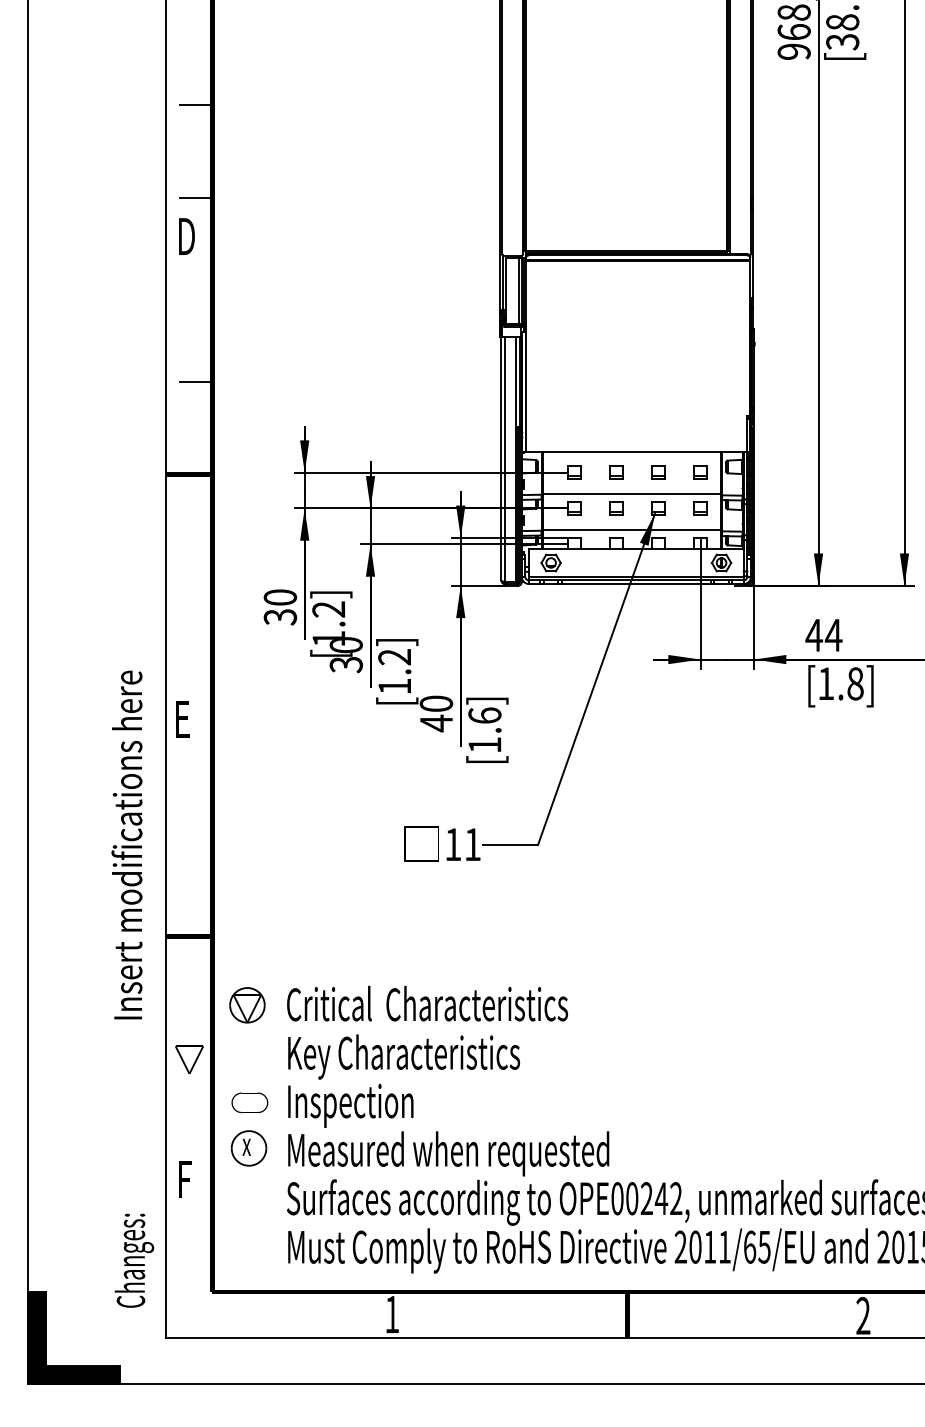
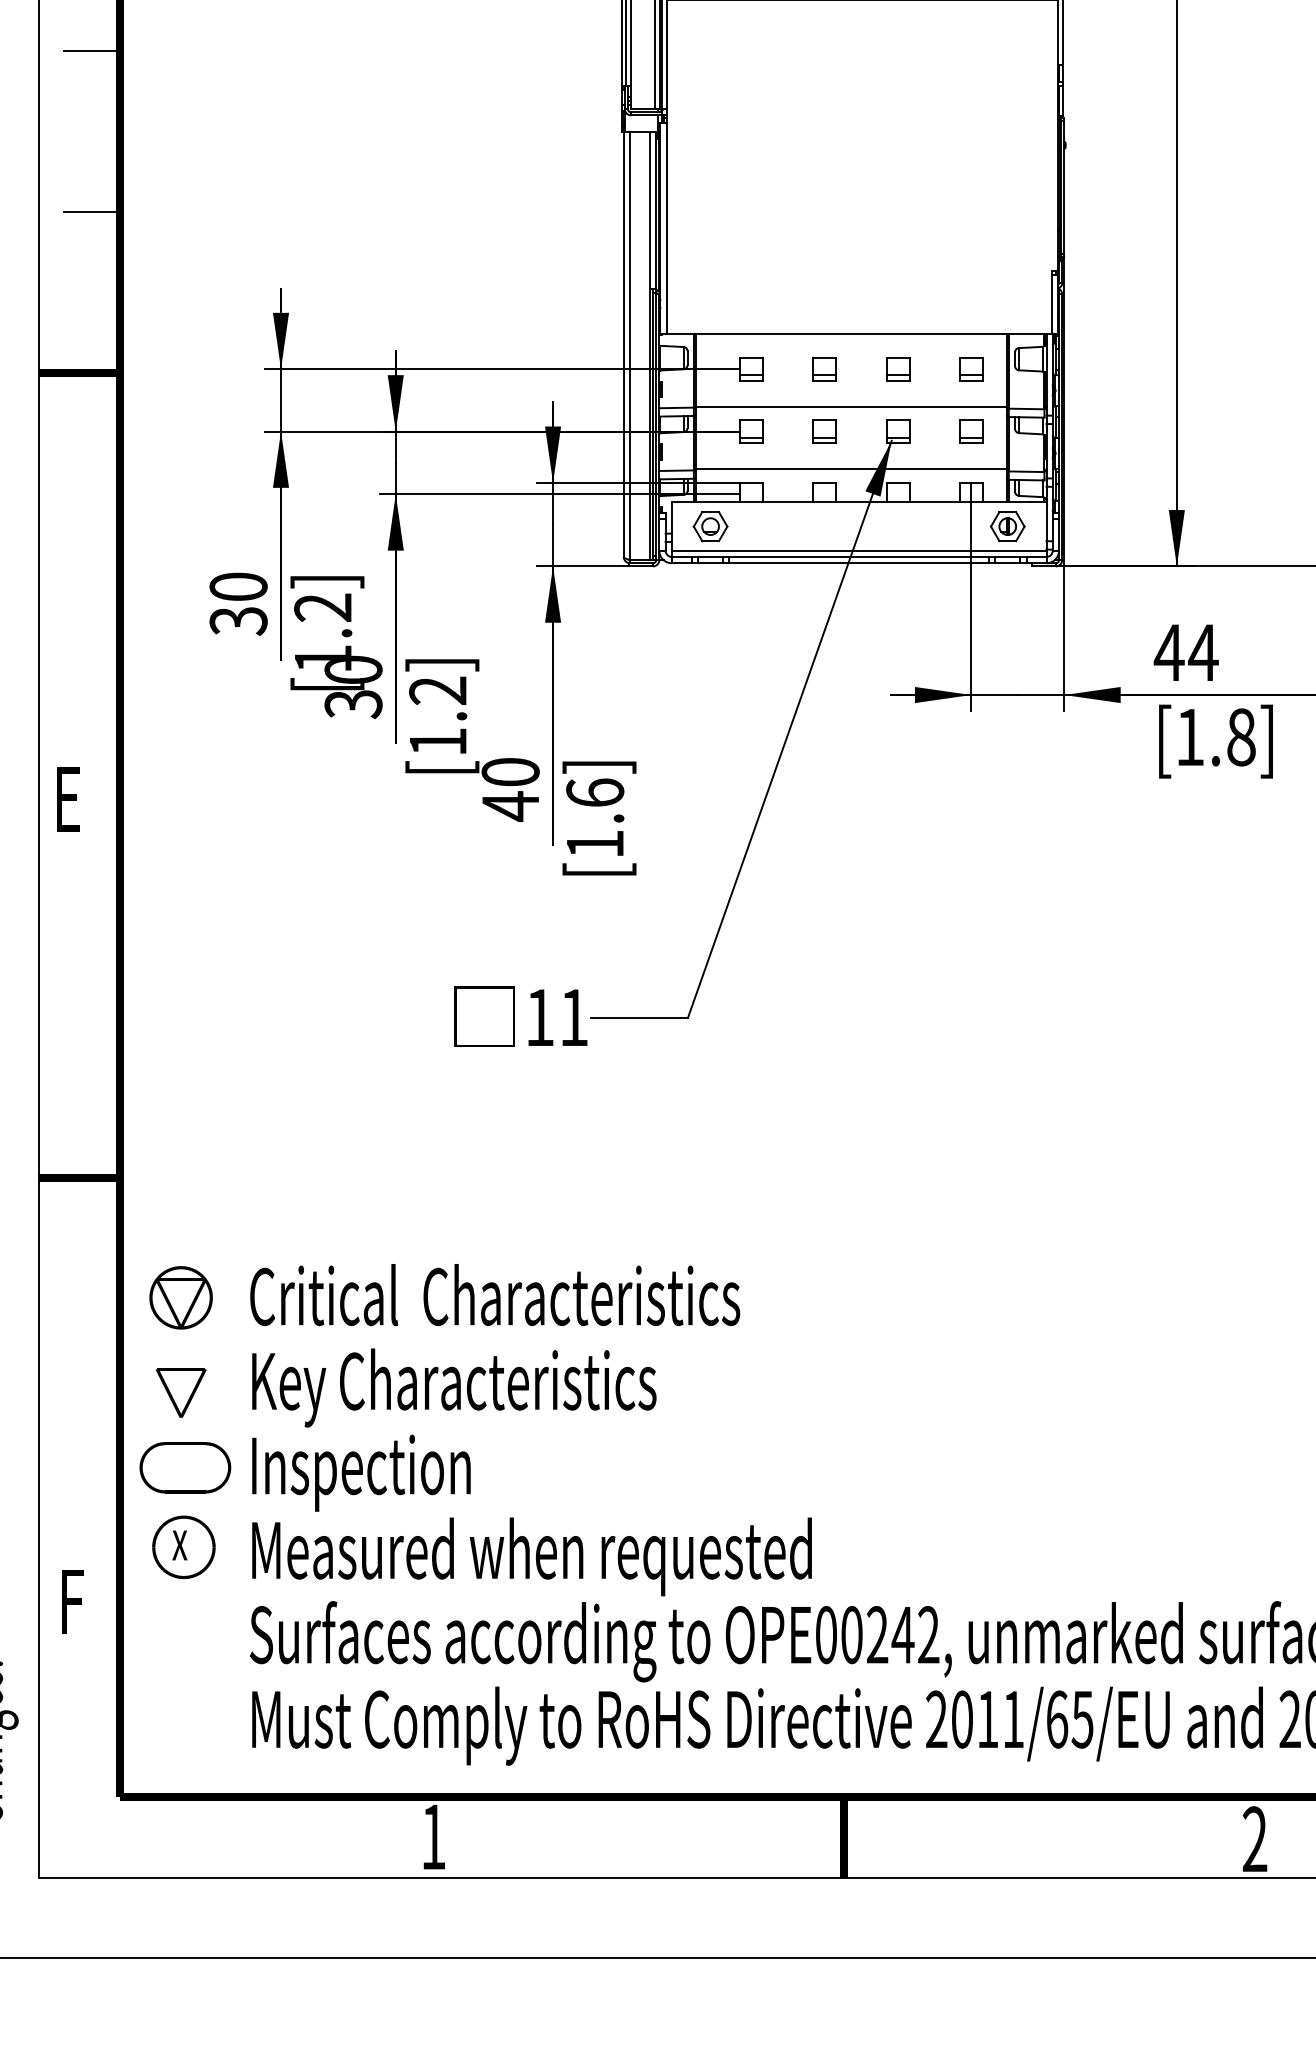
line: (195, 290) -> (90, 51), added
part: (189, 1059) -> (181, 1392), moved
part: (249, 1102) -> (184, 1467), size x1.43

